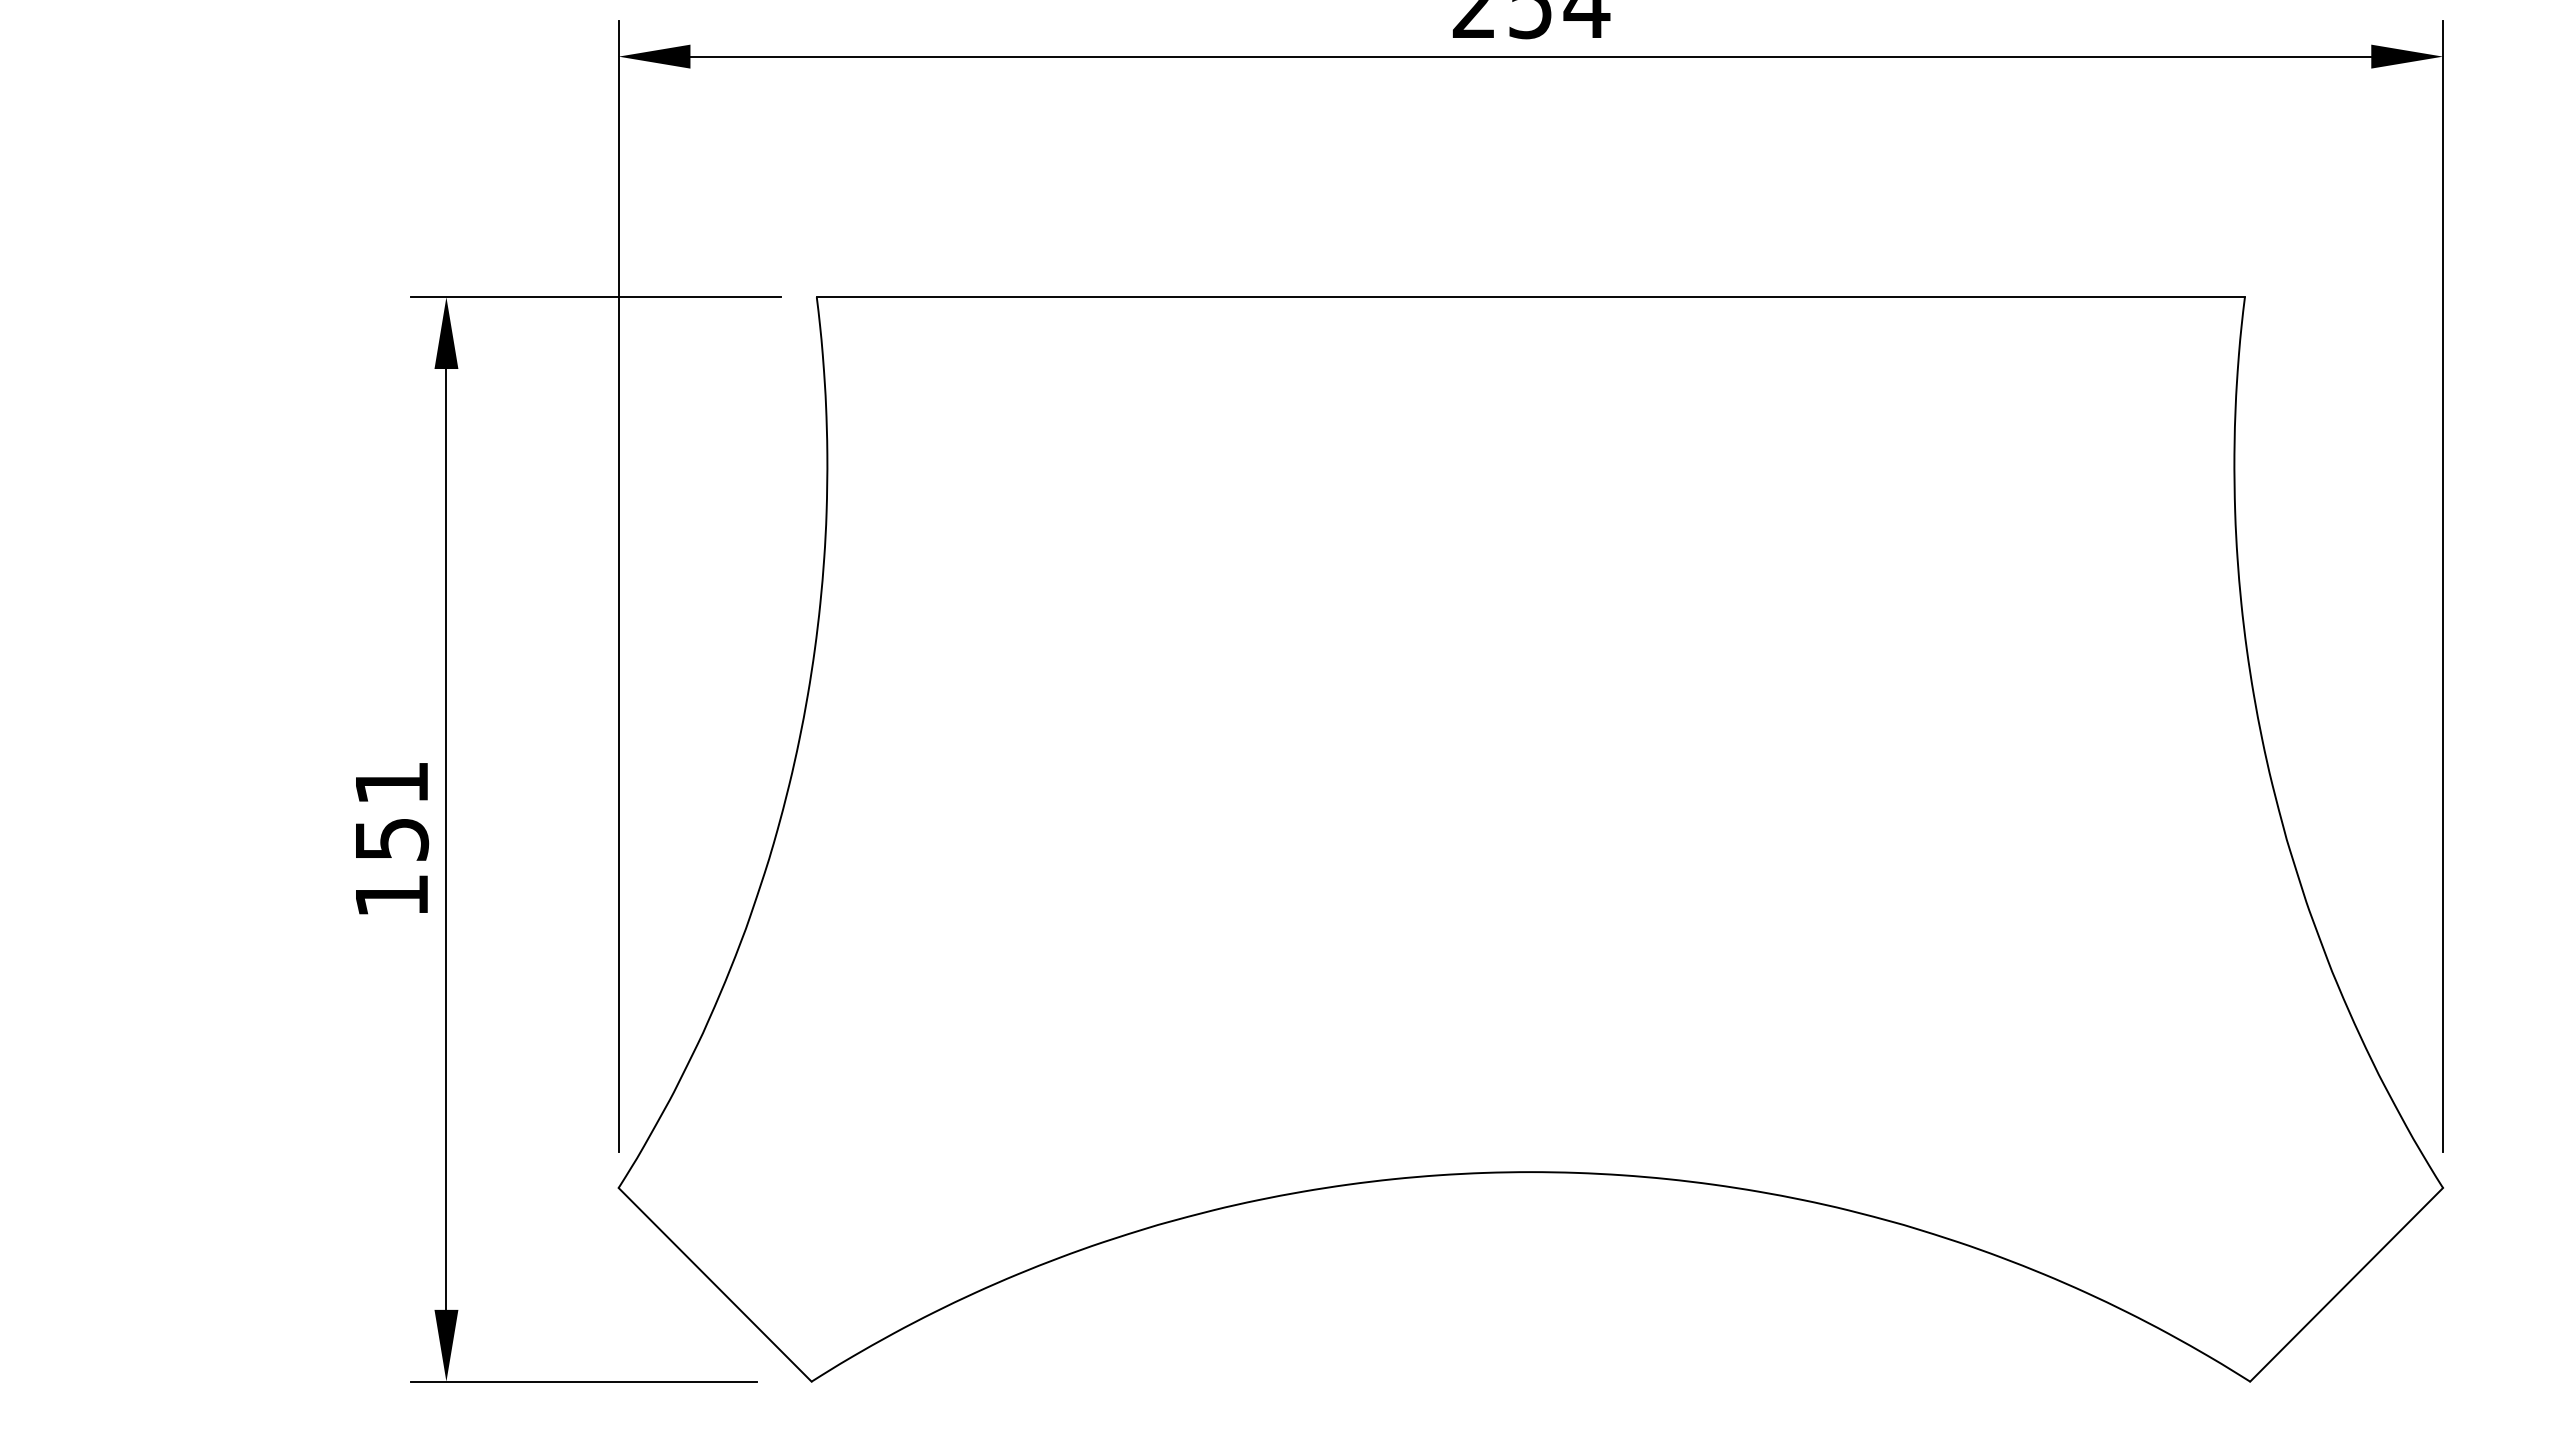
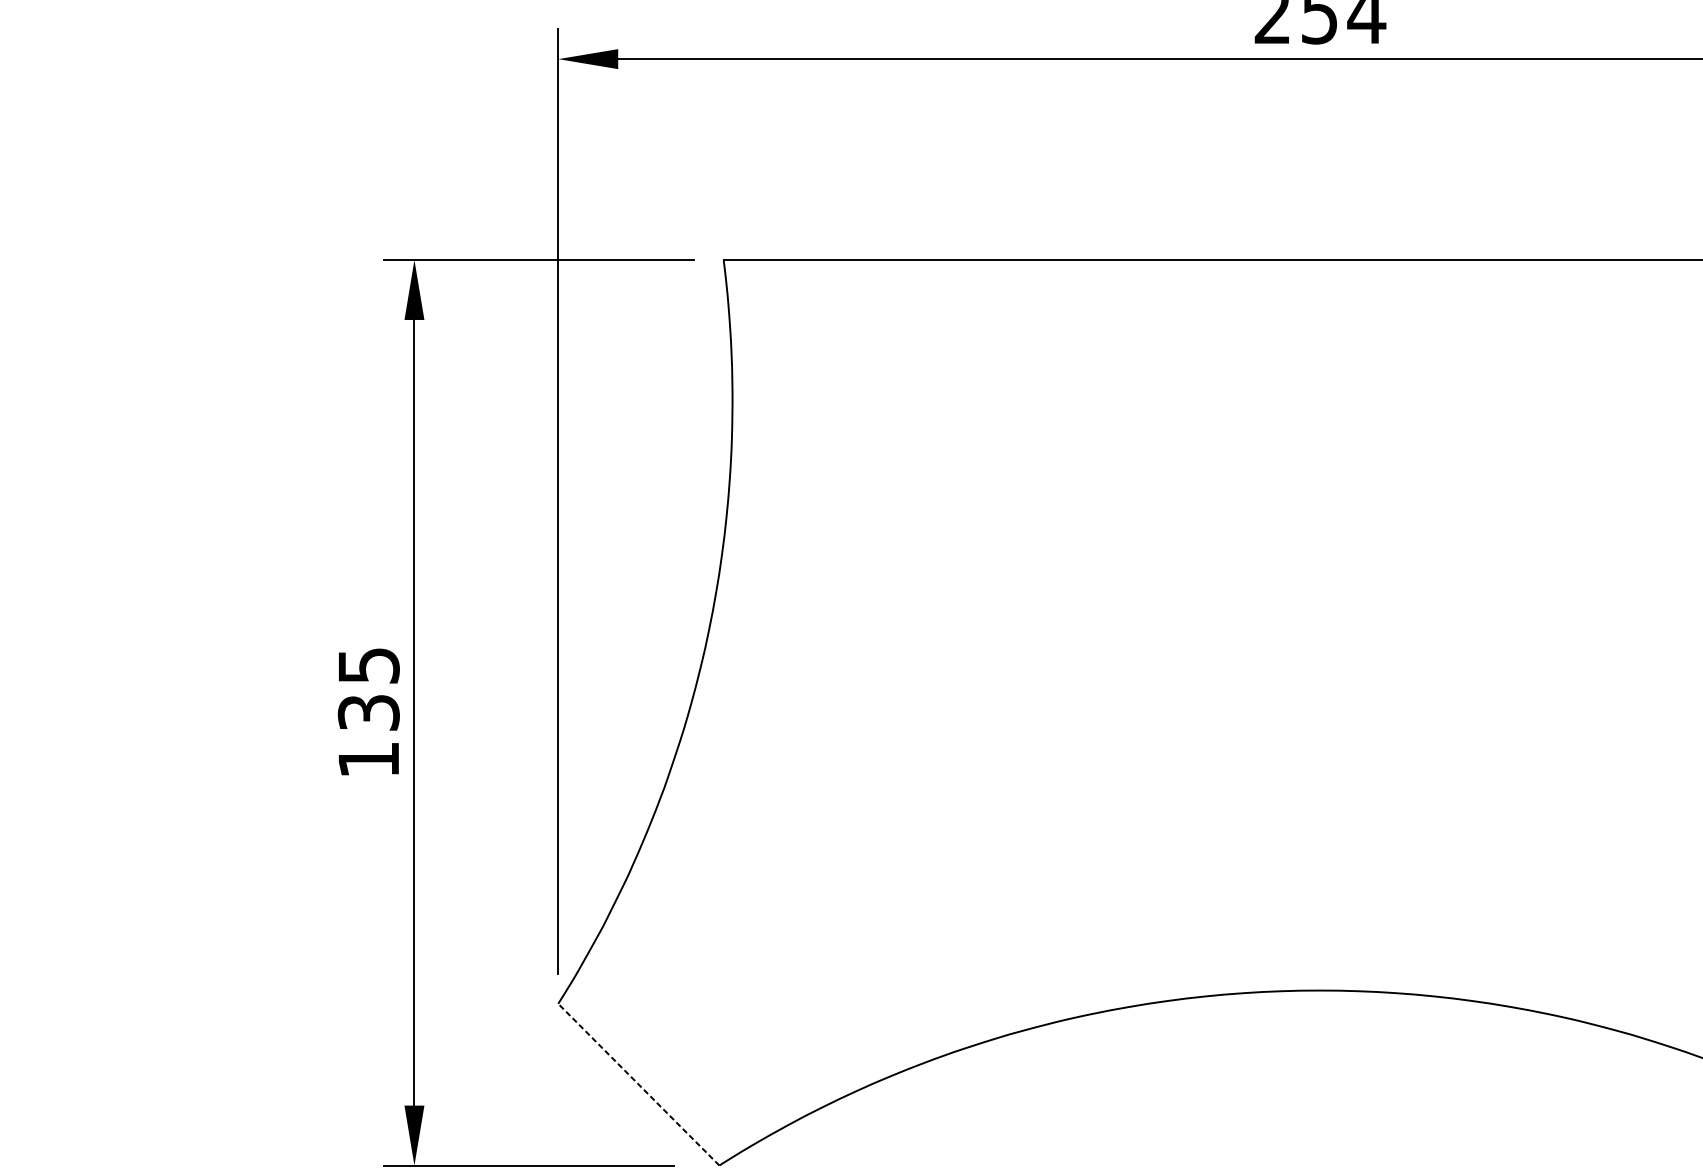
text: (391, 811) -> (368, 689), 151 -> 135
line: (715, 1284) -> (639, 1084), solid -> dashed

